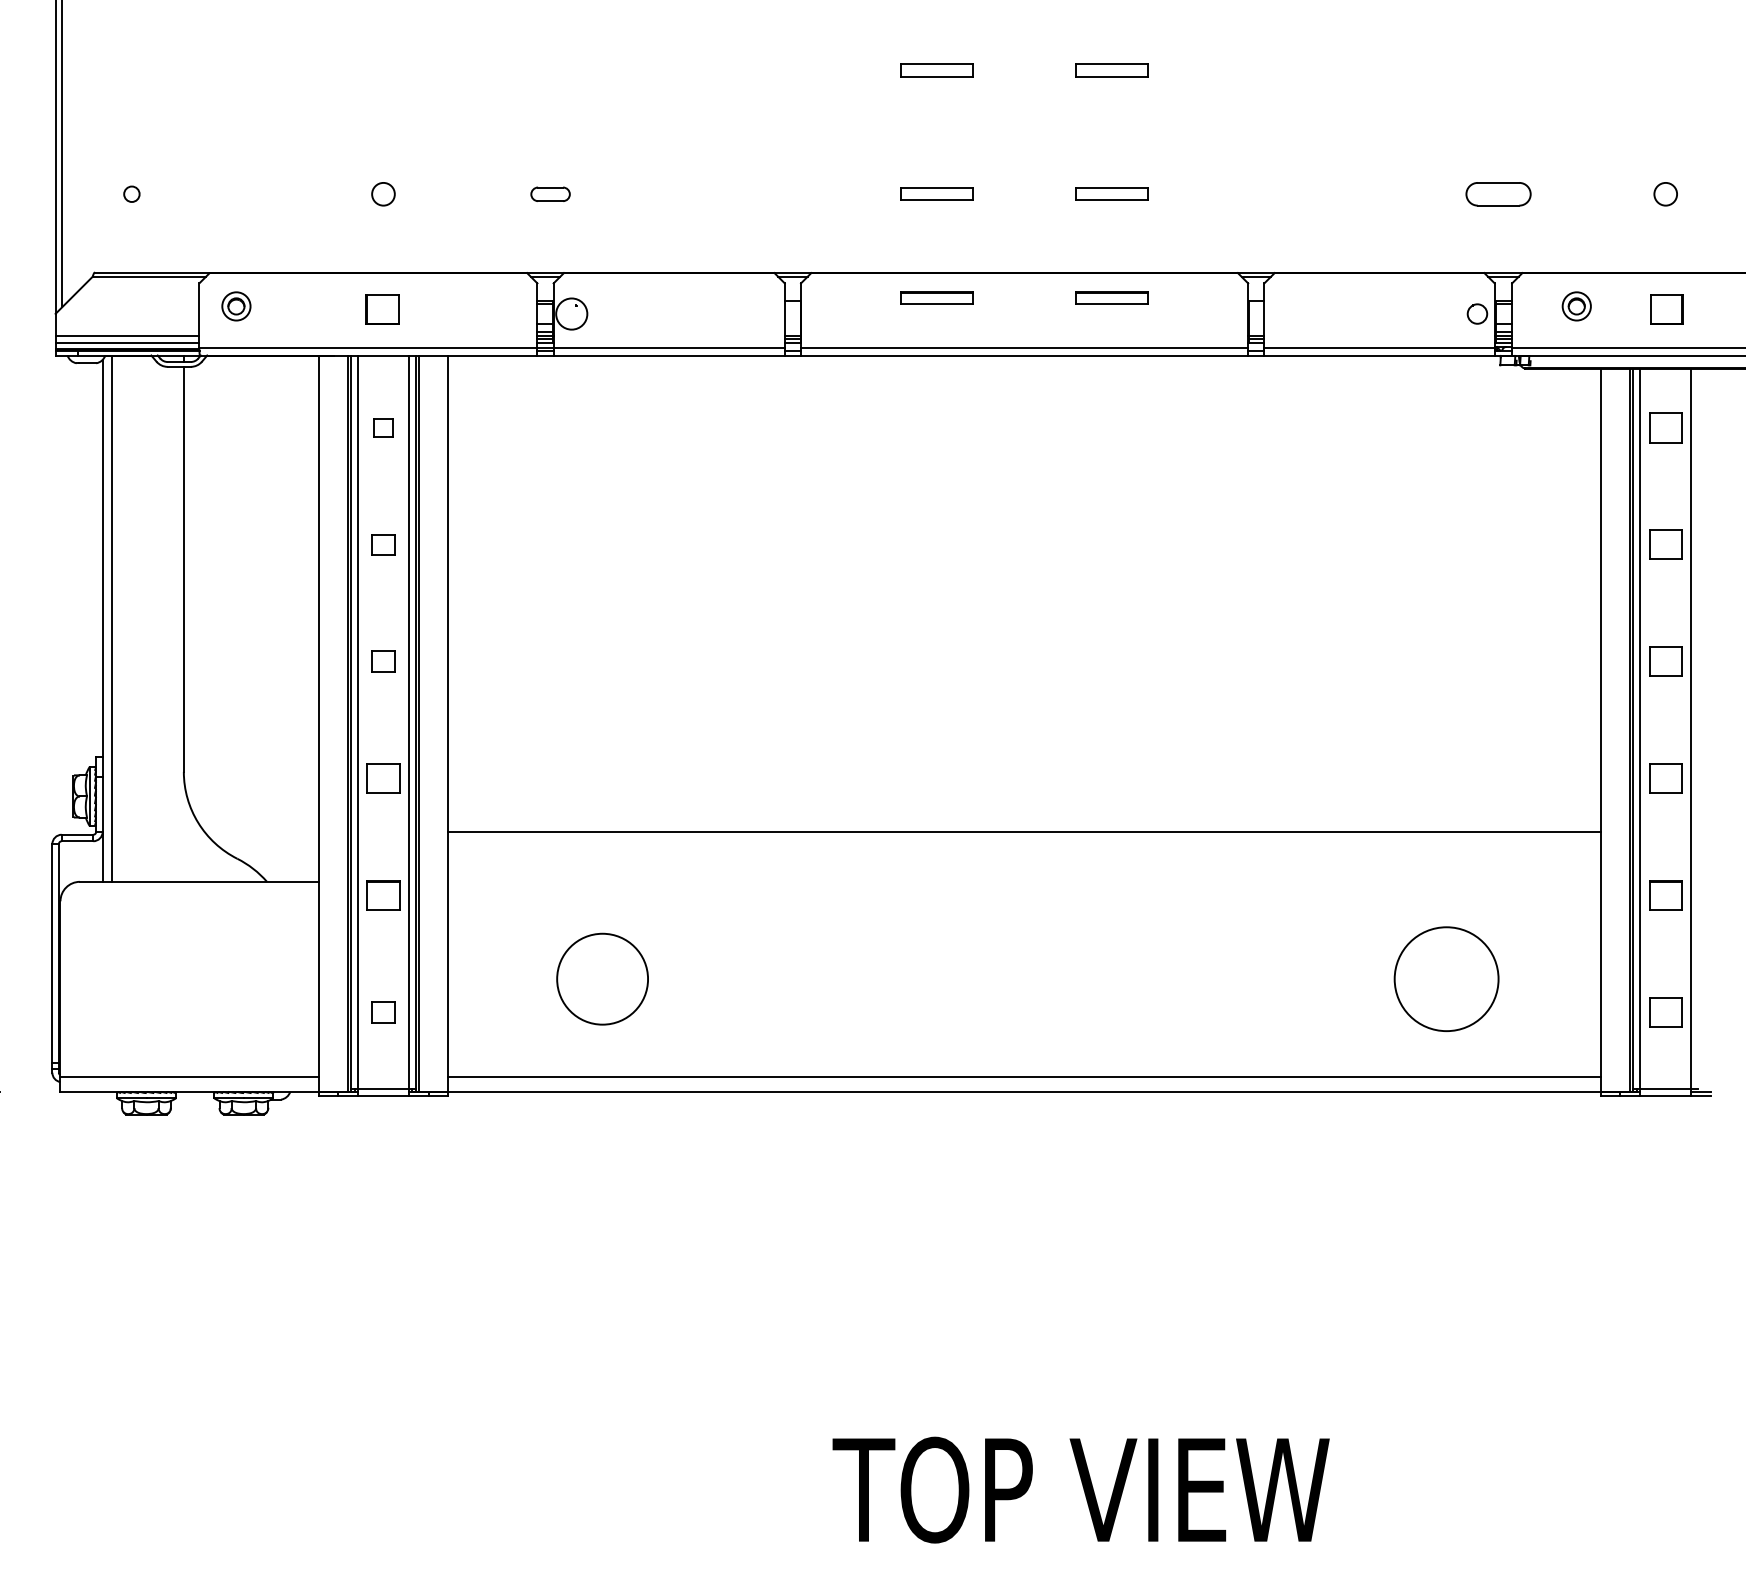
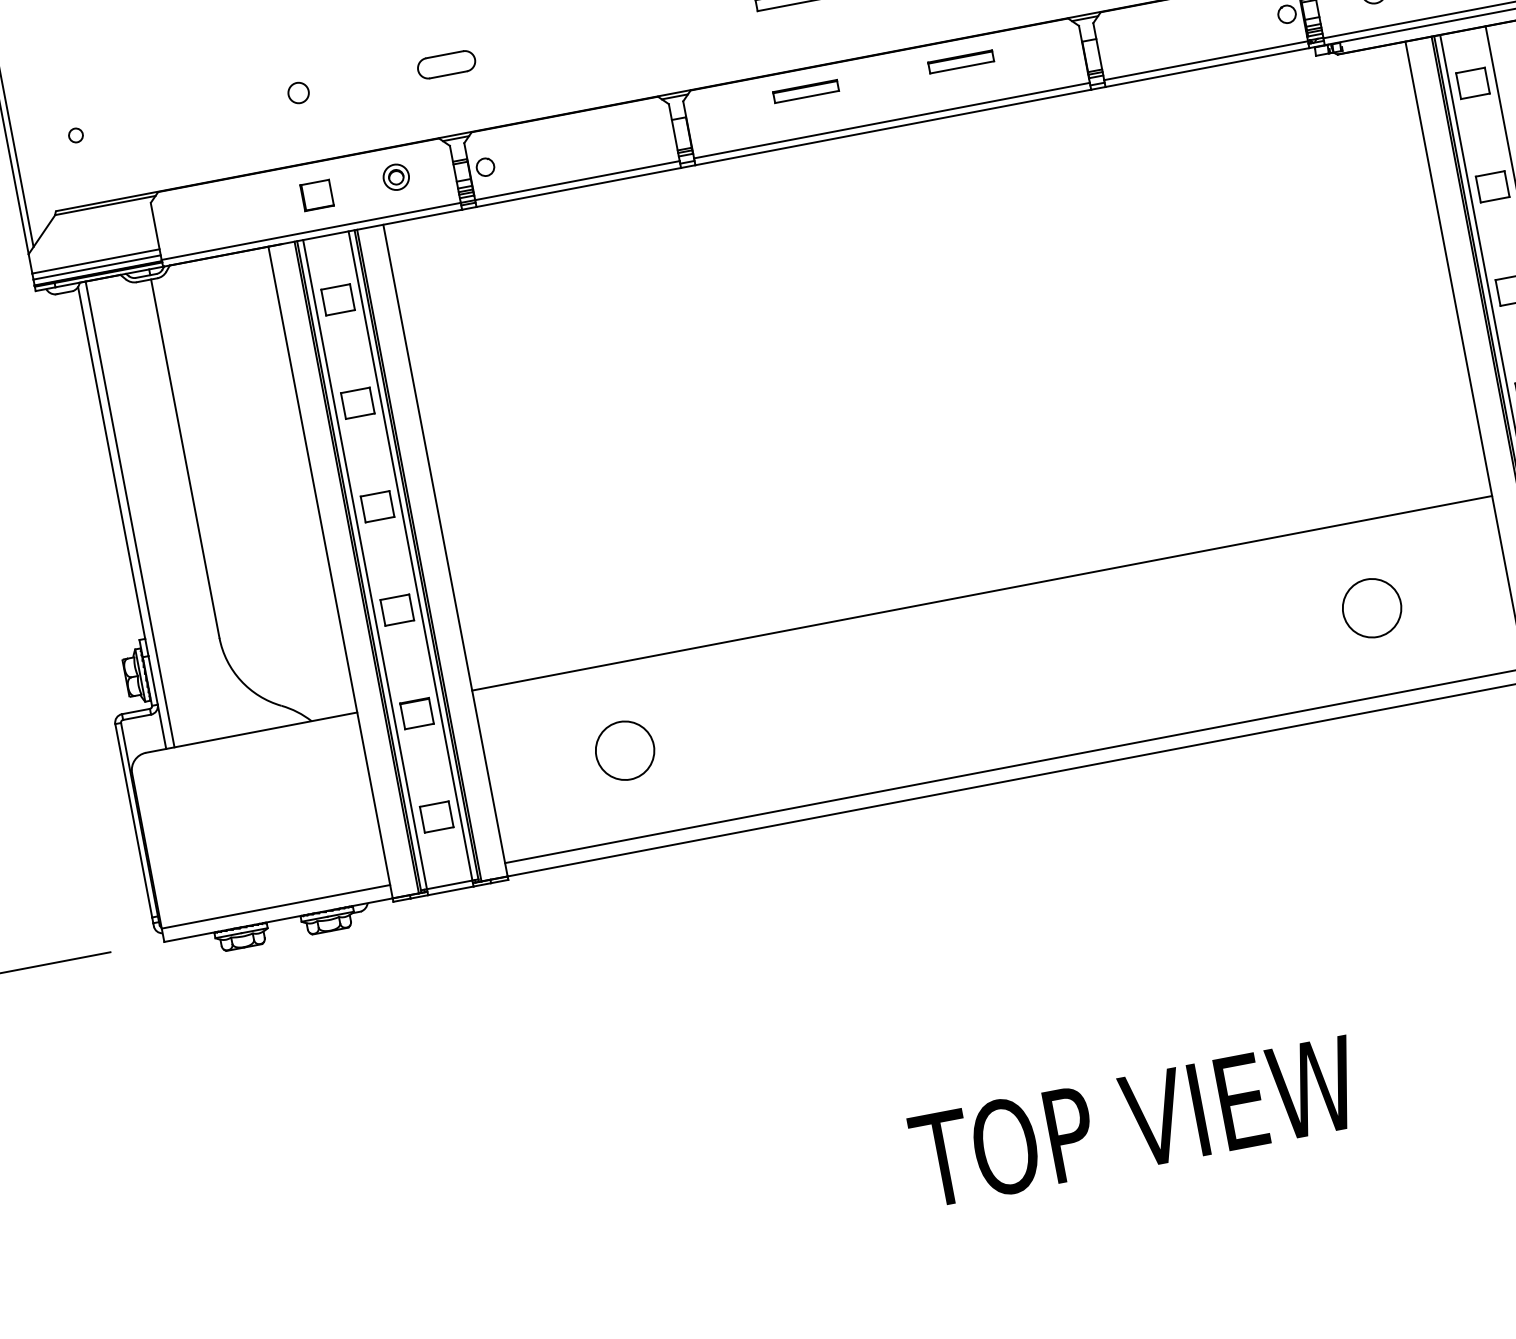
part: (550, 194) -> (446, 65), size x1.67
part: (236, 306) -> (396, 177), moved
circle: (571, 313) -> (485, 166), size x0.62
part: (383, 427) -> (338, 299), size x1.67
part: (383, 544) -> (357, 402), size x1.43
part: (383, 661) -> (377, 506), size x1.43
line: (1024, 831) -> (982, 593), moved
circle: (602, 978) -> (624, 750), size x0.71
circle: (1446, 978) -> (1371, 607), size x0.62
part: (383, 1012) -> (436, 817), size x1.43

